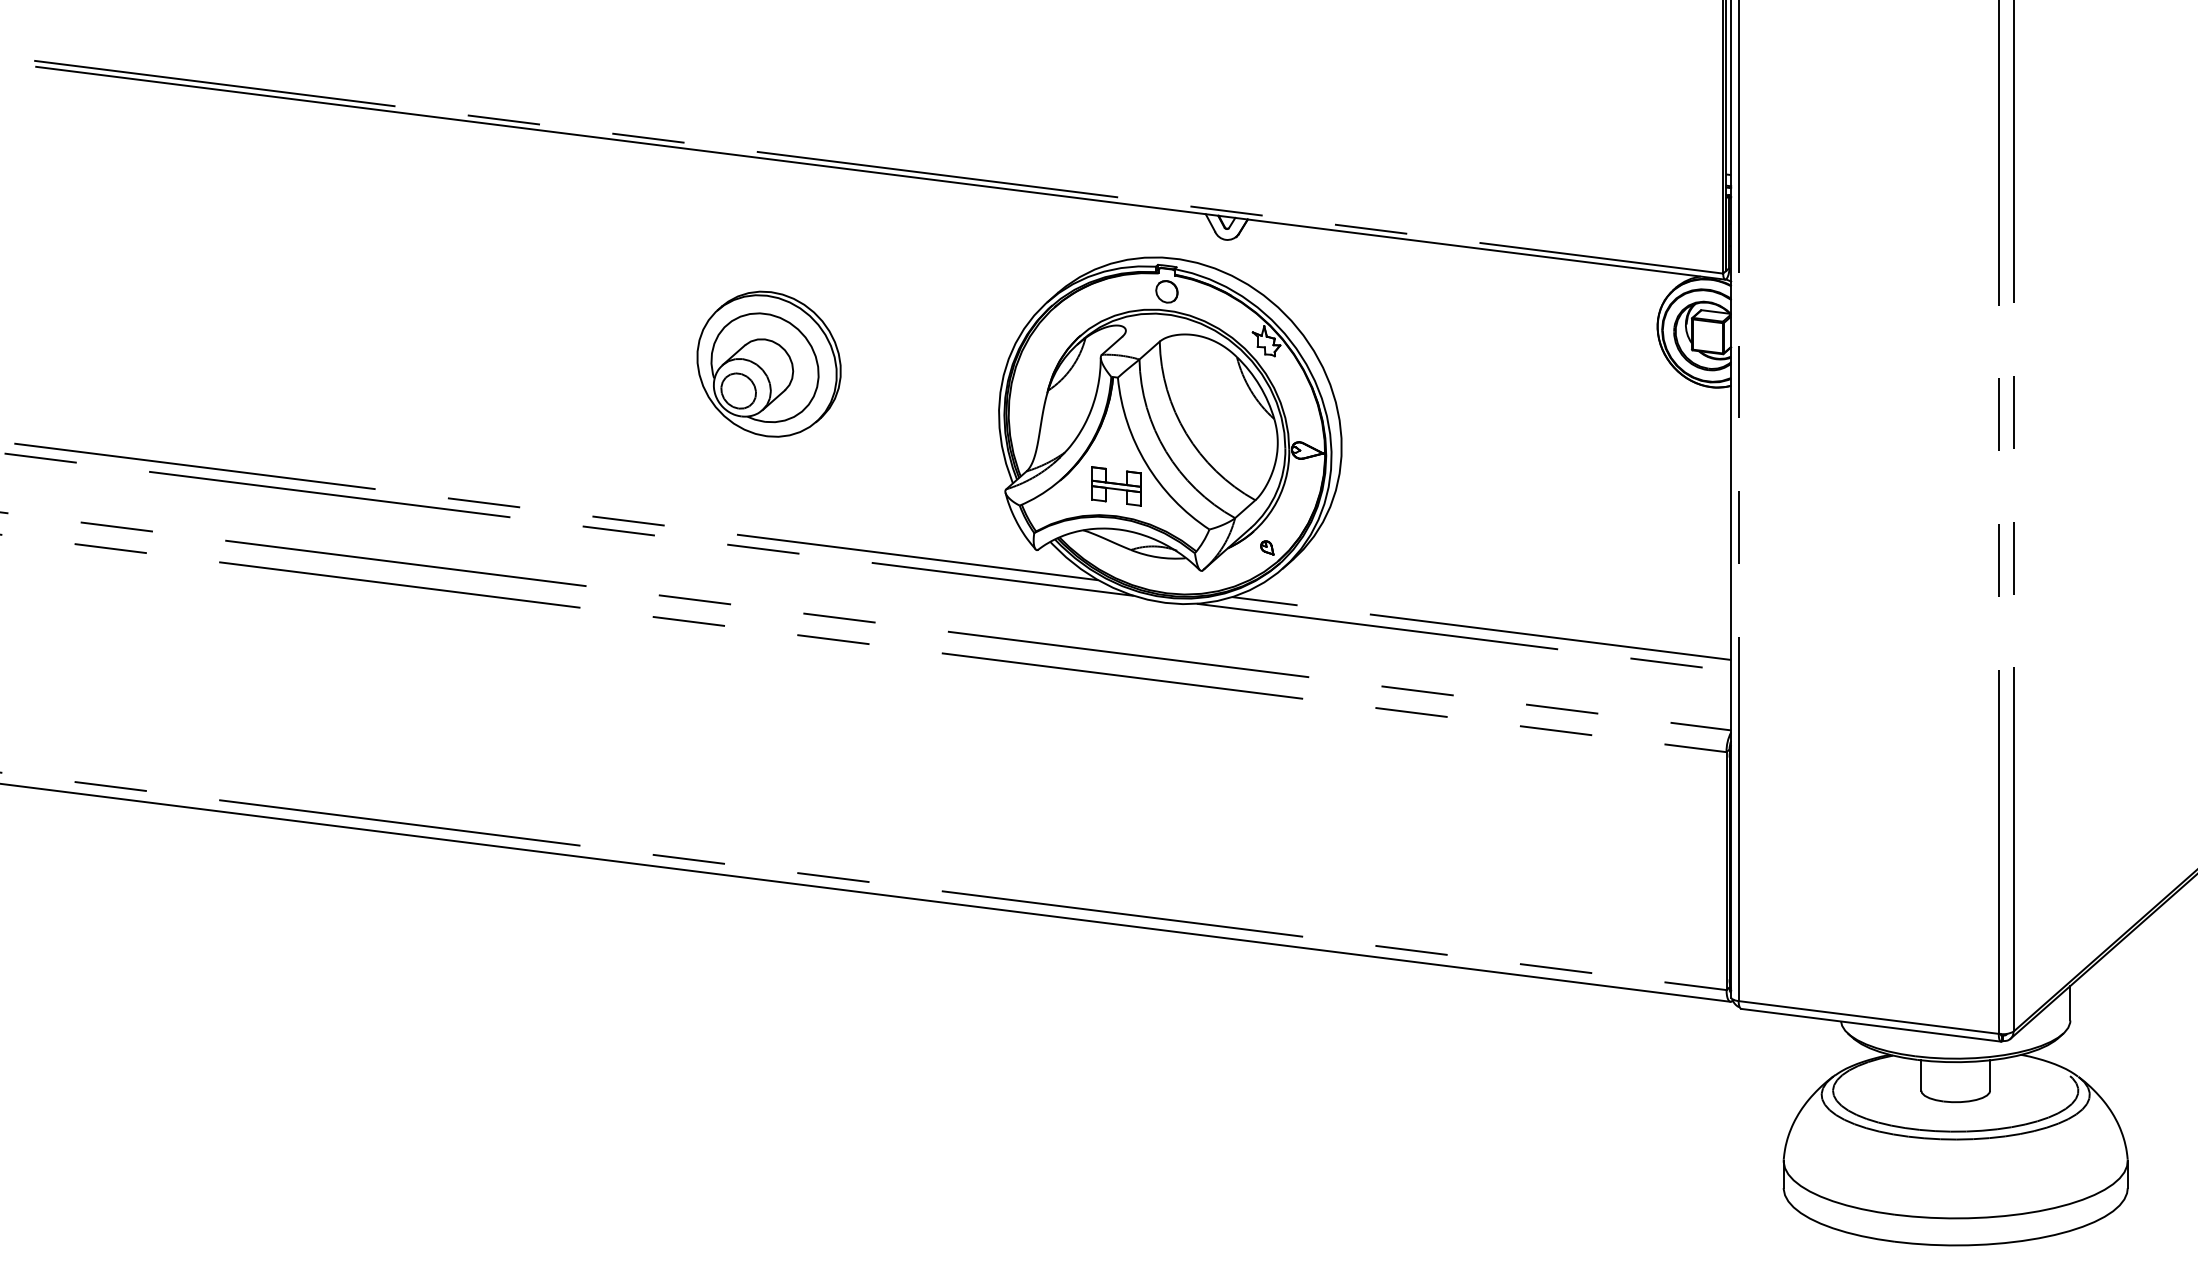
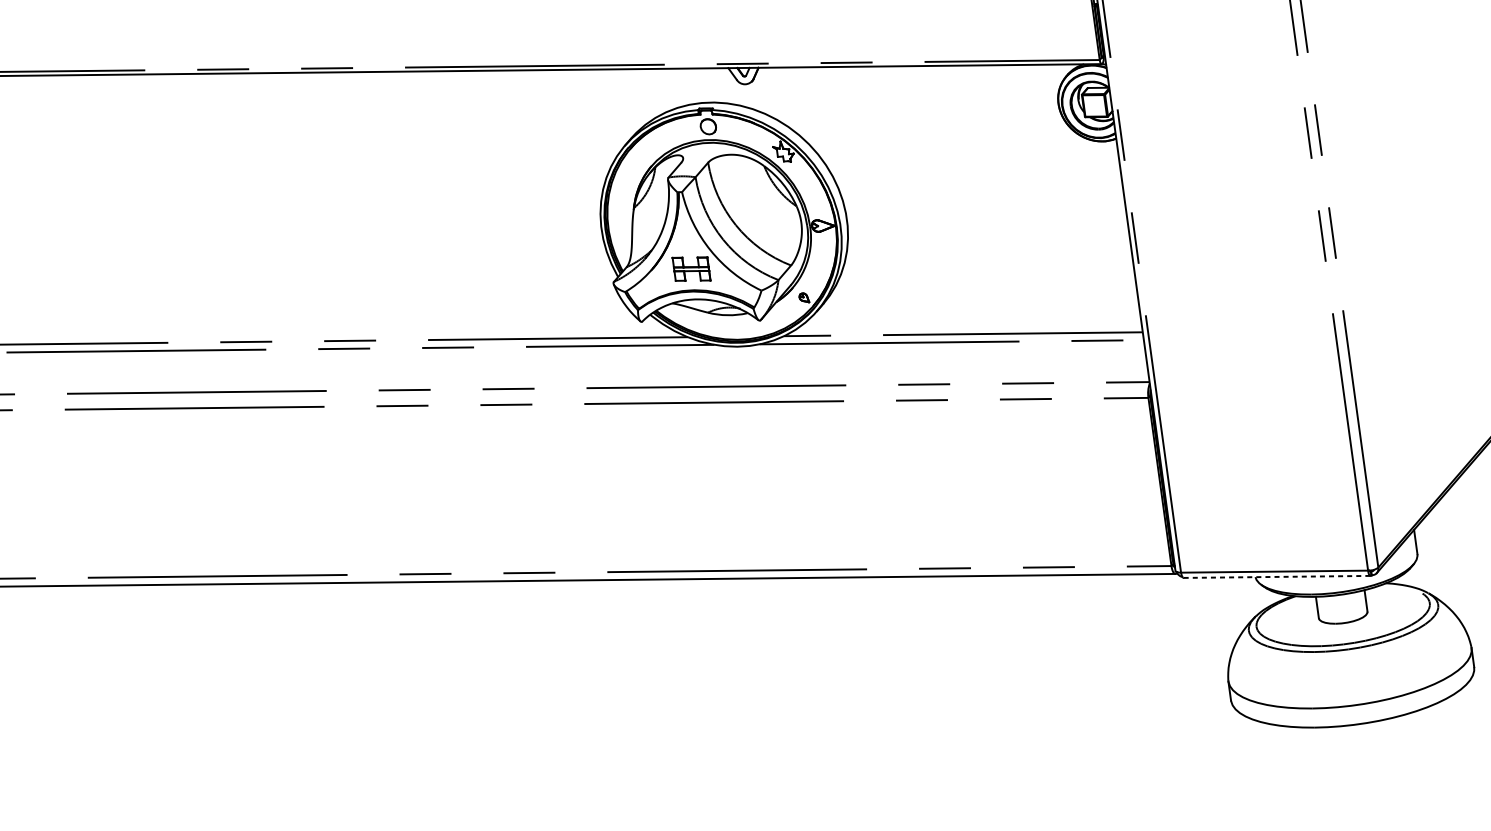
part: (768, 363) -> (433, 215), removed
line: (1871, 1025) -> (1277, 577), solid -> dashed

